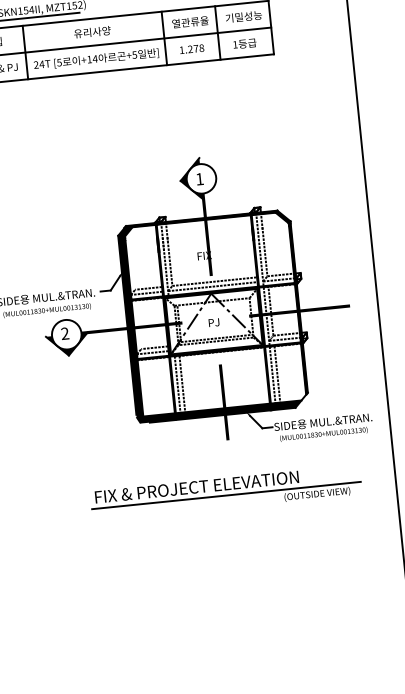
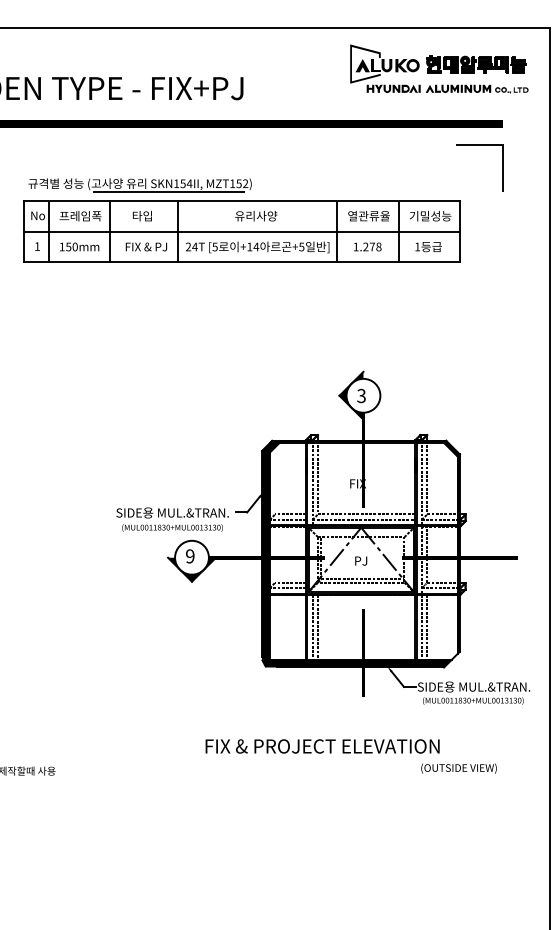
text: (199, 178) -> (361, 395), 1 -> 3
text: (65, 333) -> (190, 556), 2 -> 9
line: (225, 495) -> (354, 759), removed

